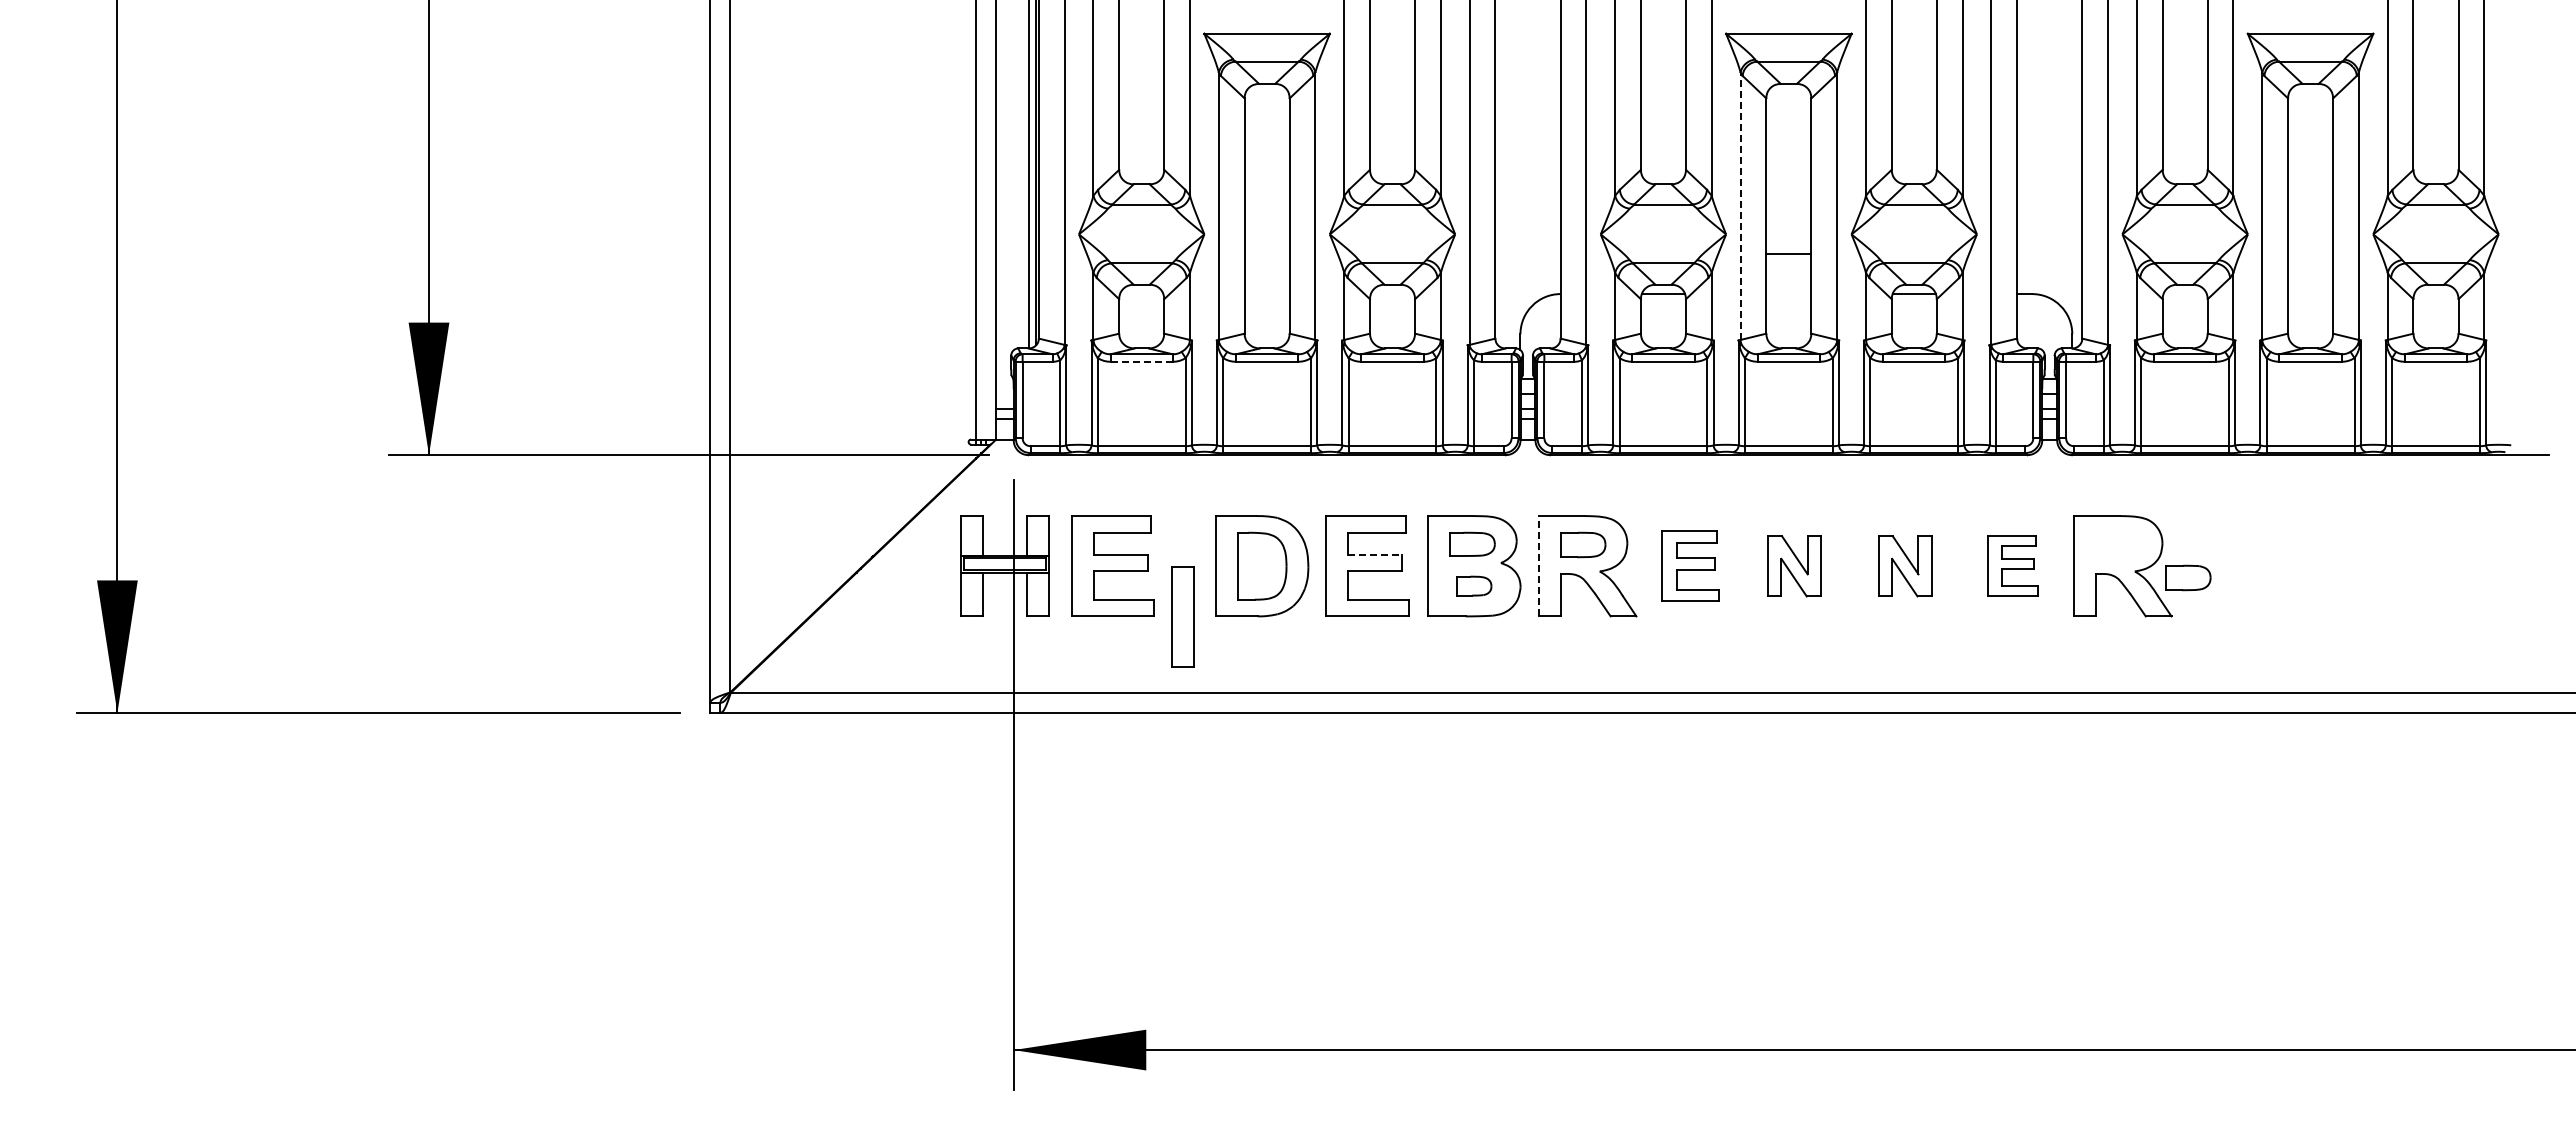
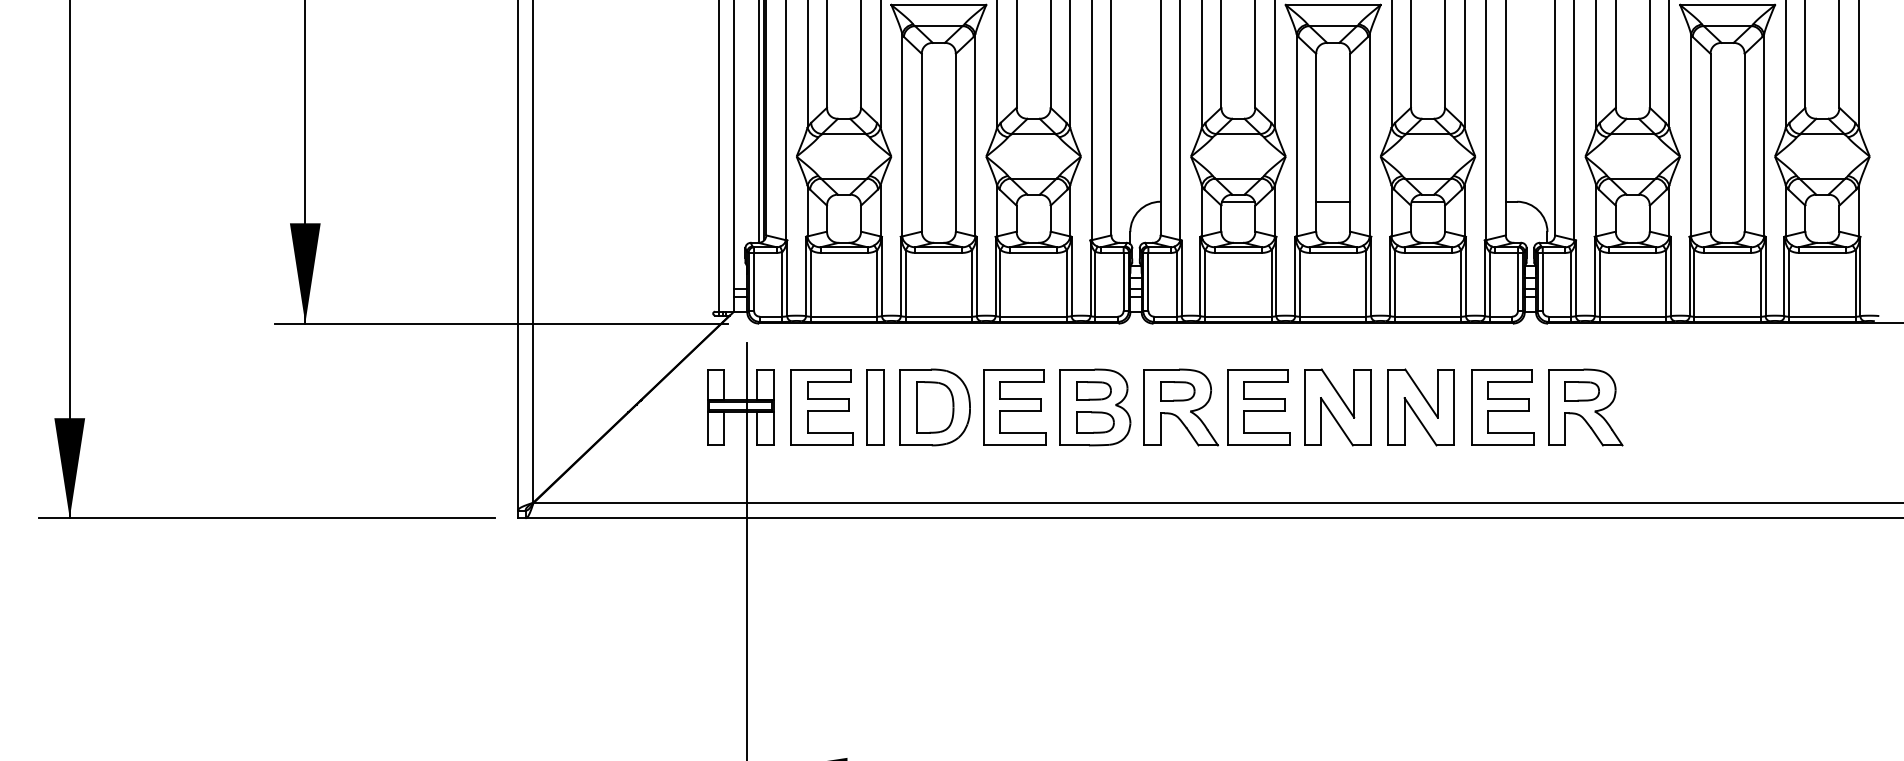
line: (1740, 206) -> (1296, 135), dashed -> solid
line: (1788, 254) -> (1332, 202), moved
line: (1141, 361) -> (843, 252), dashed -> solid
line: (1375, 554) -> (1020, 398), dashed -> solid
line: (1538, 565) -> (1143, 406), dashed -> solid
part: (1690, 565) -> (1258, 406), size x1.43
part: (2012, 565) -> (1502, 406), size x1.67
part: (1794, 566) -> (1337, 407), size x1.67
part: (1905, 566) -> (1421, 407), size x1.67
part: (2188, 577) -> (1582, 391), moved
part: (1474, 585) -> (1095, 422), size x1.43
part: (1182, 616) -> (874, 406), moved

